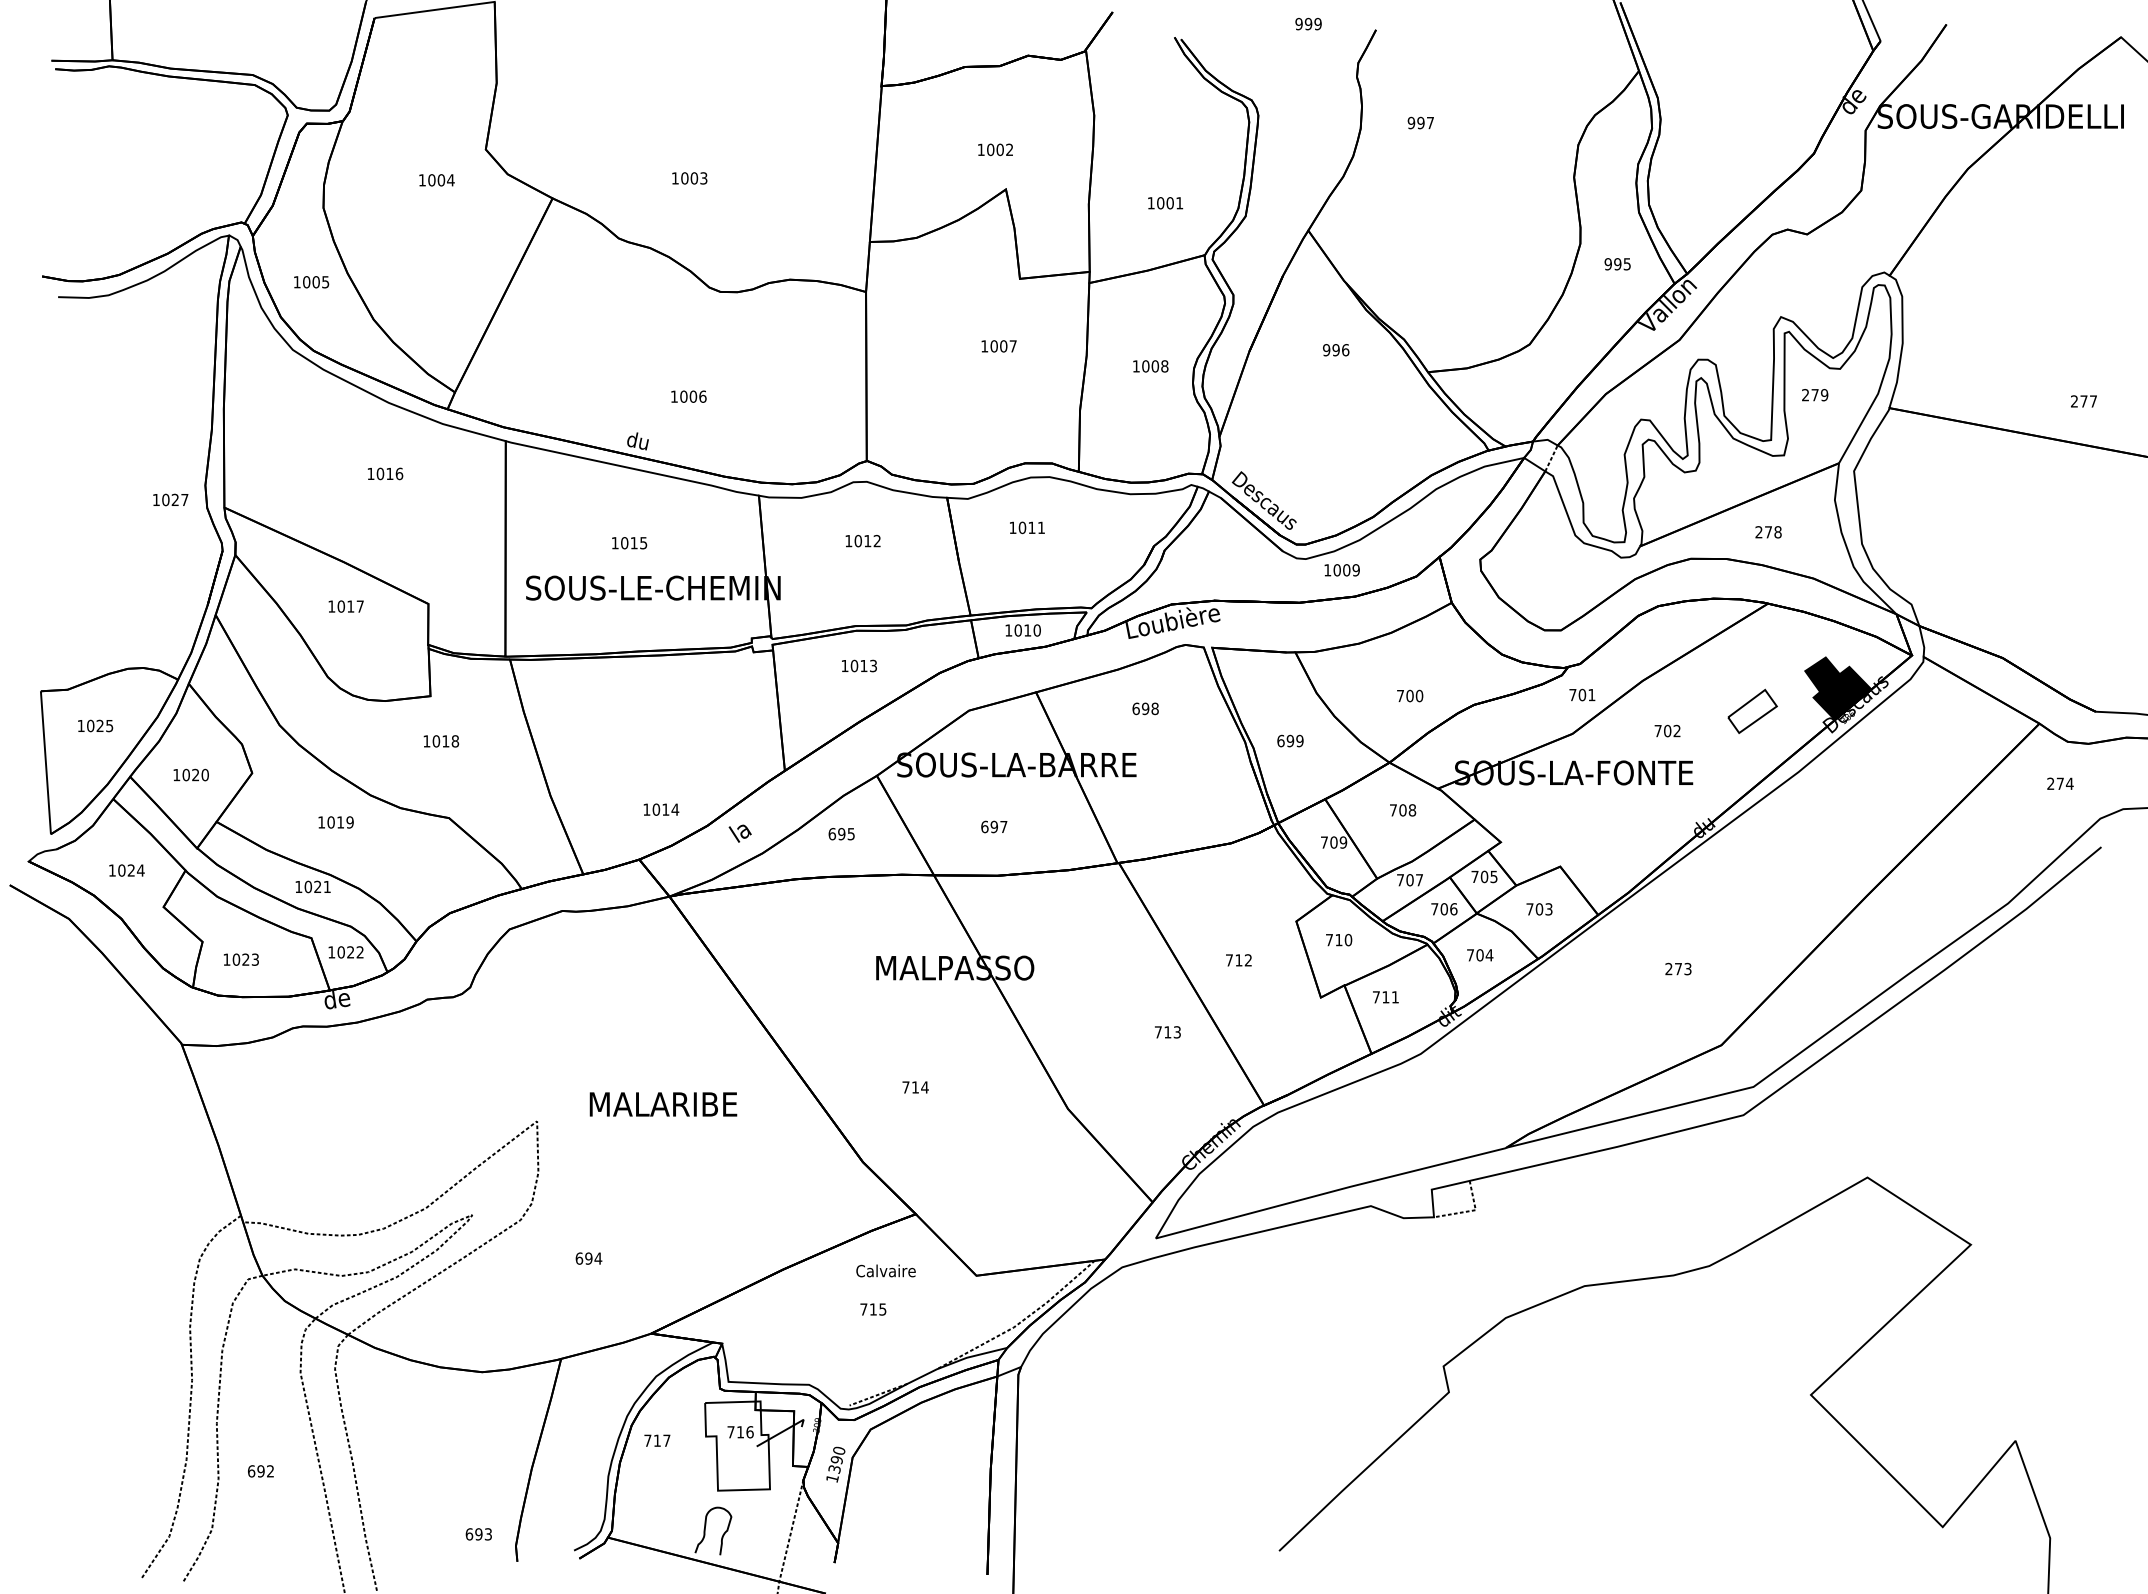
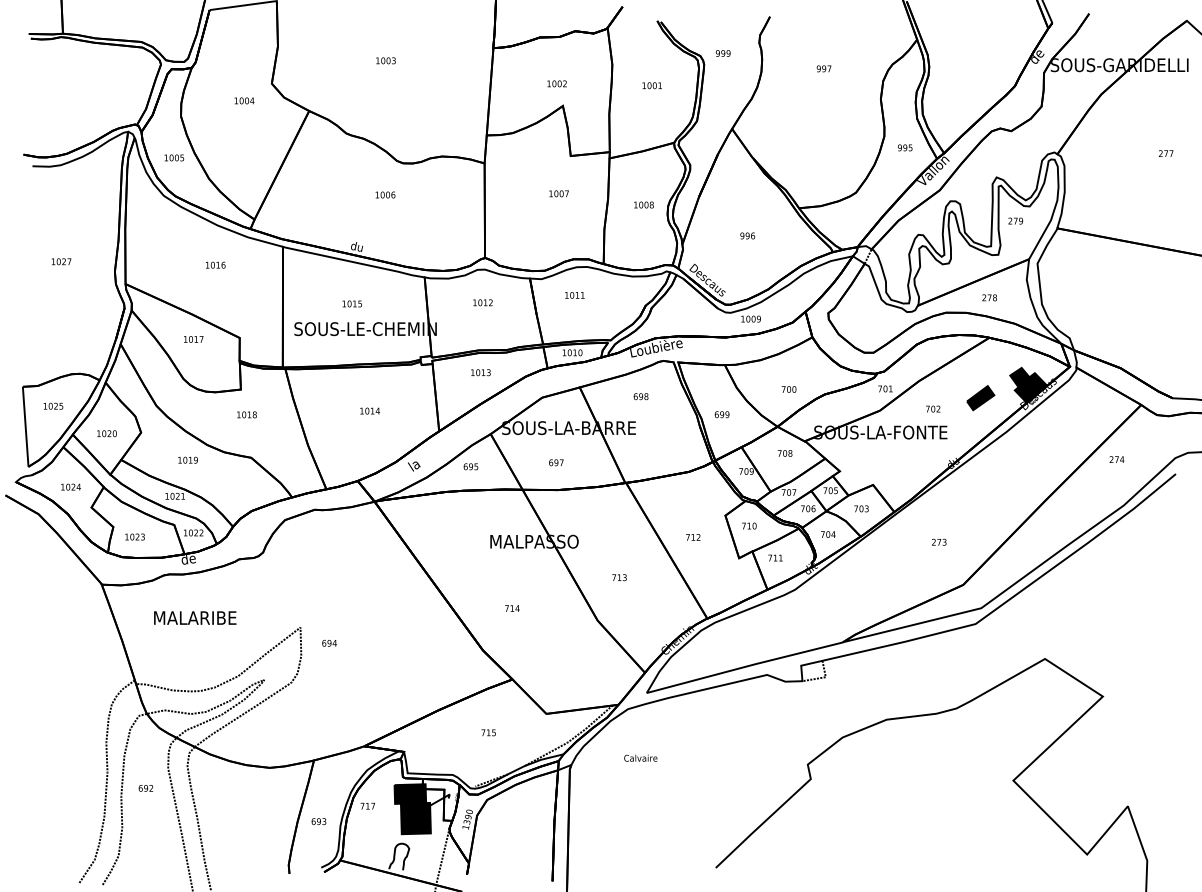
text: (1308, 24) -> (723, 53), moved
text: (1419, 122) -> (823, 68), moved
text: (688, 177) -> (385, 60), moved
text: (1164, 202) -> (651, 85), moved
text: (1335, 349) -> (747, 235), moved
text: (688, 395) -> (385, 194), moved
text: (2084, 401) -> (1166, 153), moved
text: (170, 499) -> (61, 261), moved
fill: (1752, 712) -> (980, 398), added
text: (2059, 783) -> (1116, 459), moved
text: (660, 808) -> (369, 410), moved
text: (1167, 1031) -> (619, 577), moved
text: (663, 1103) -> (195, 617), moved
text: (588, 1257) -> (329, 642), moved
text: (885, 1269) -> (640, 757), moved
fill: (737, 1446) -> (412, 809), added
text: (260, 1471) -> (145, 788), moved
text: (478, 1534) -> (318, 821), moved

